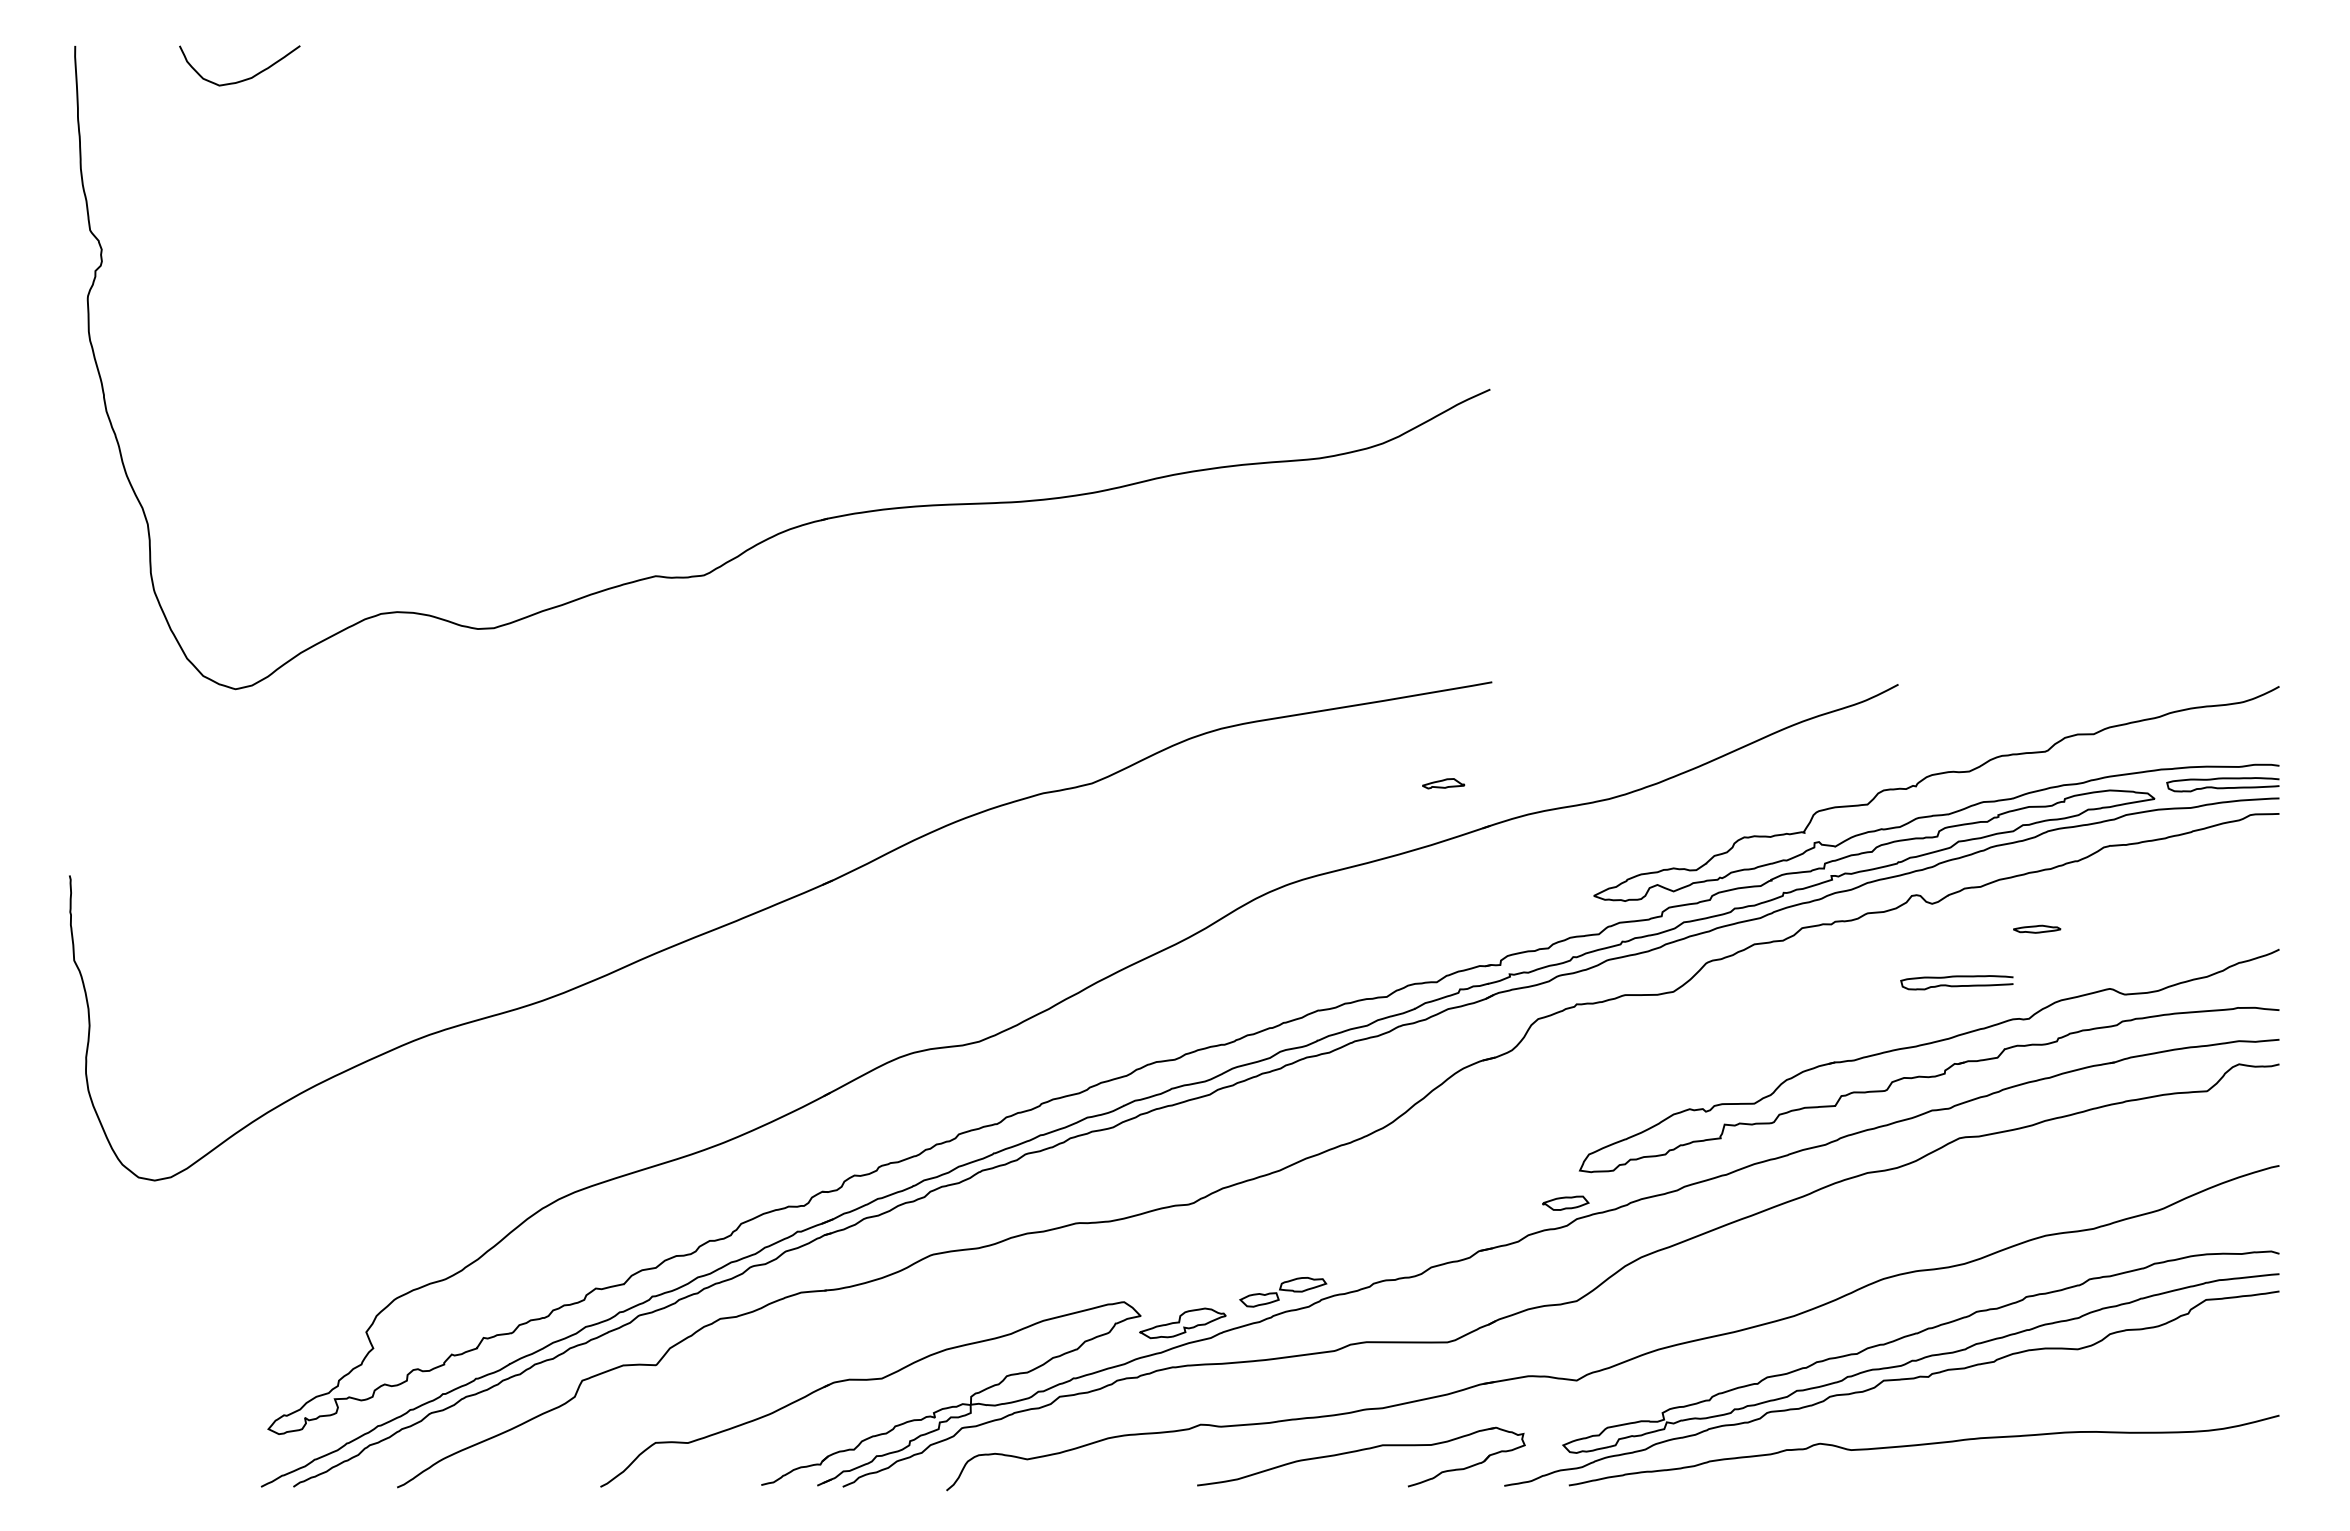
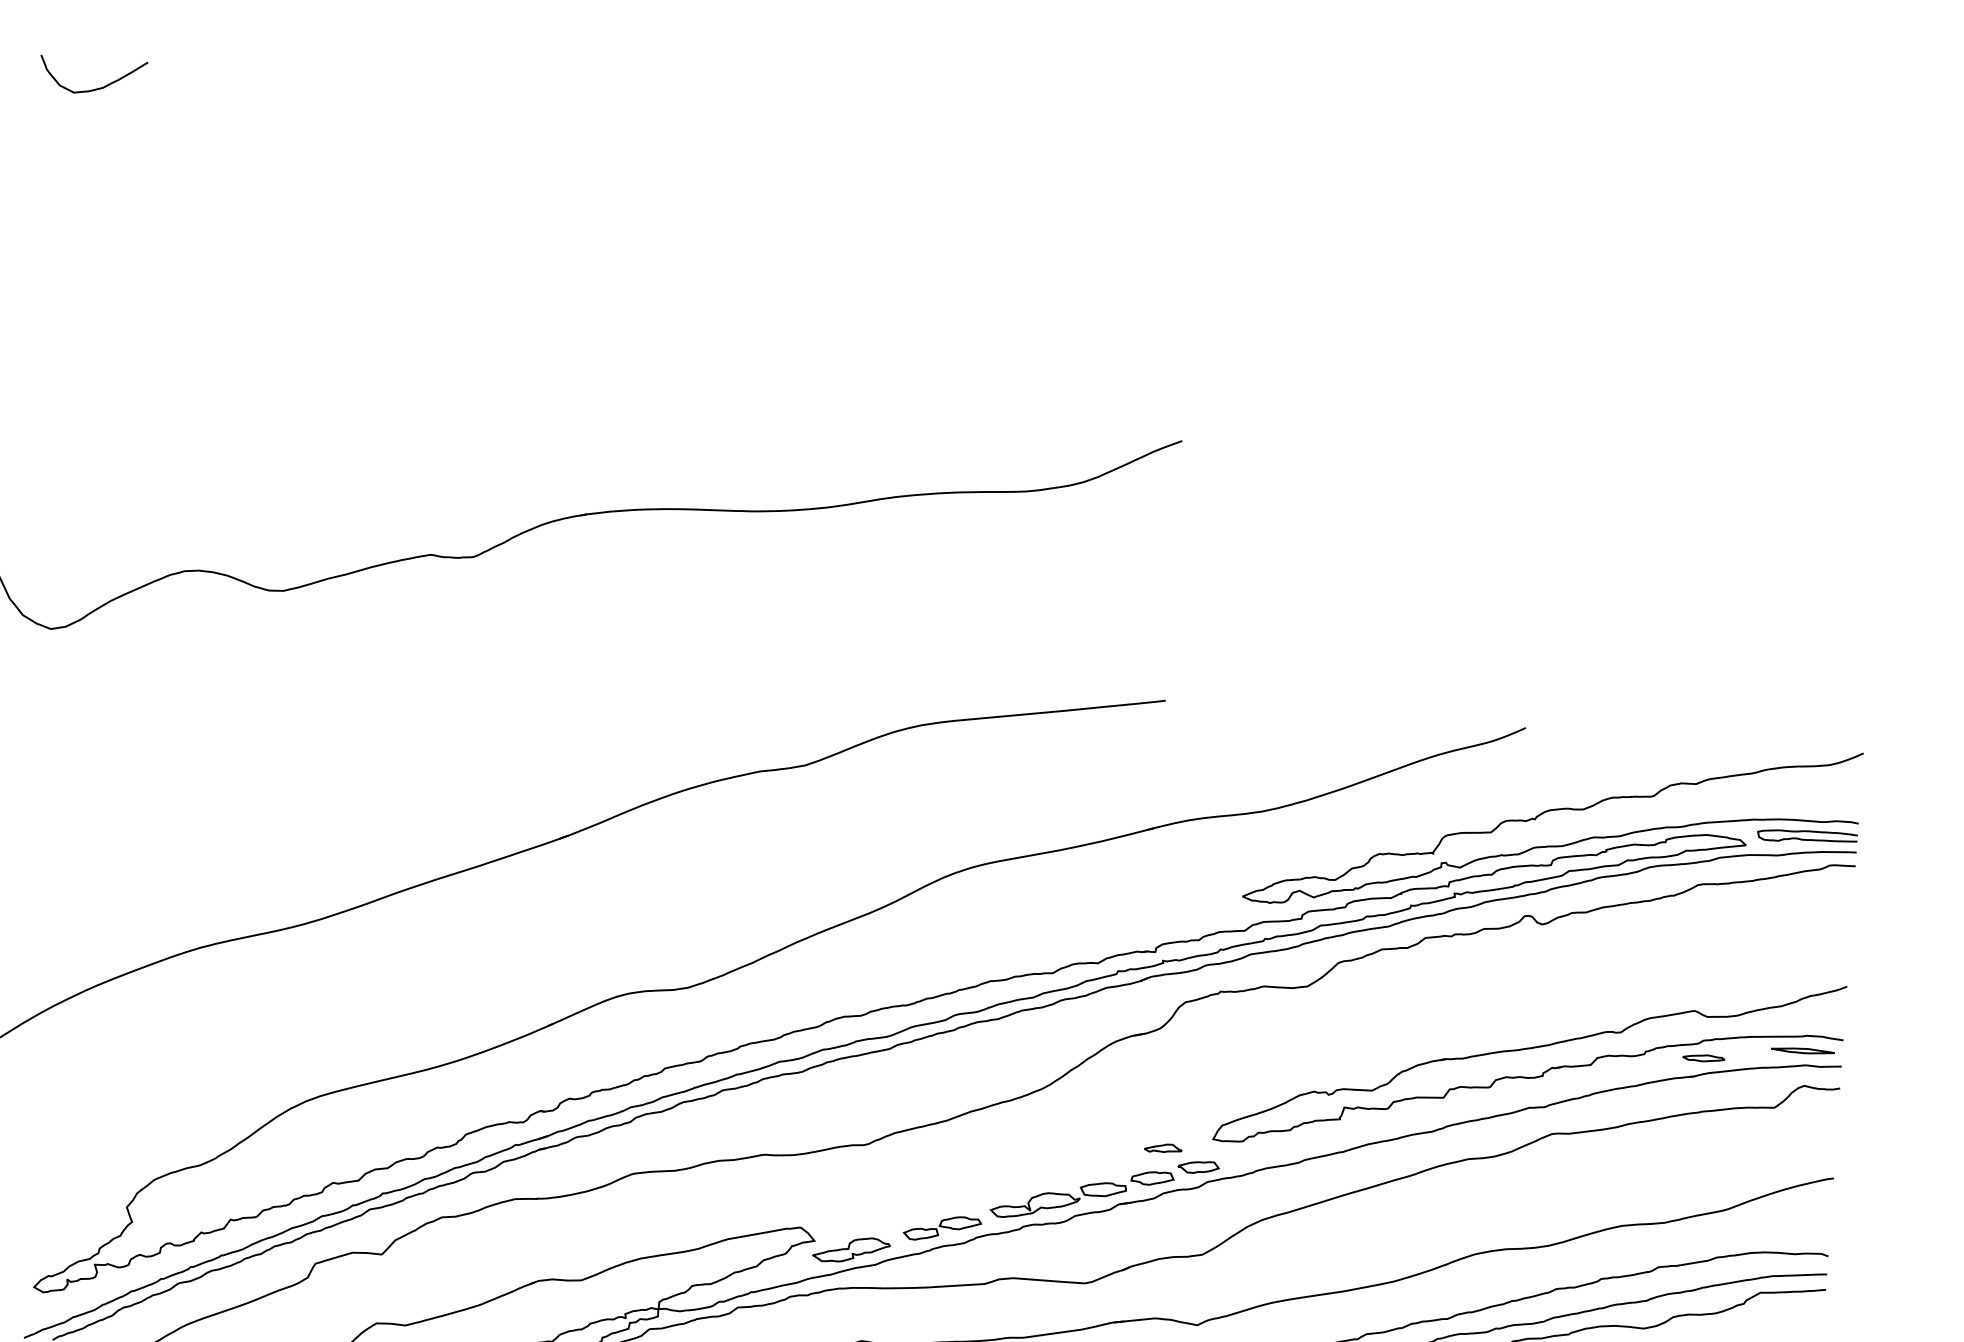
part: (1443, 783) -> (1163, 1148), moved
part: (2037, 928) -> (1704, 1057), moved
curve: (1956, 985) -> (1558, 998), removed
part: (2234, 1024) -> (1802, 1050), added
part: (1436, 1243) -> (1081, 1194), added

